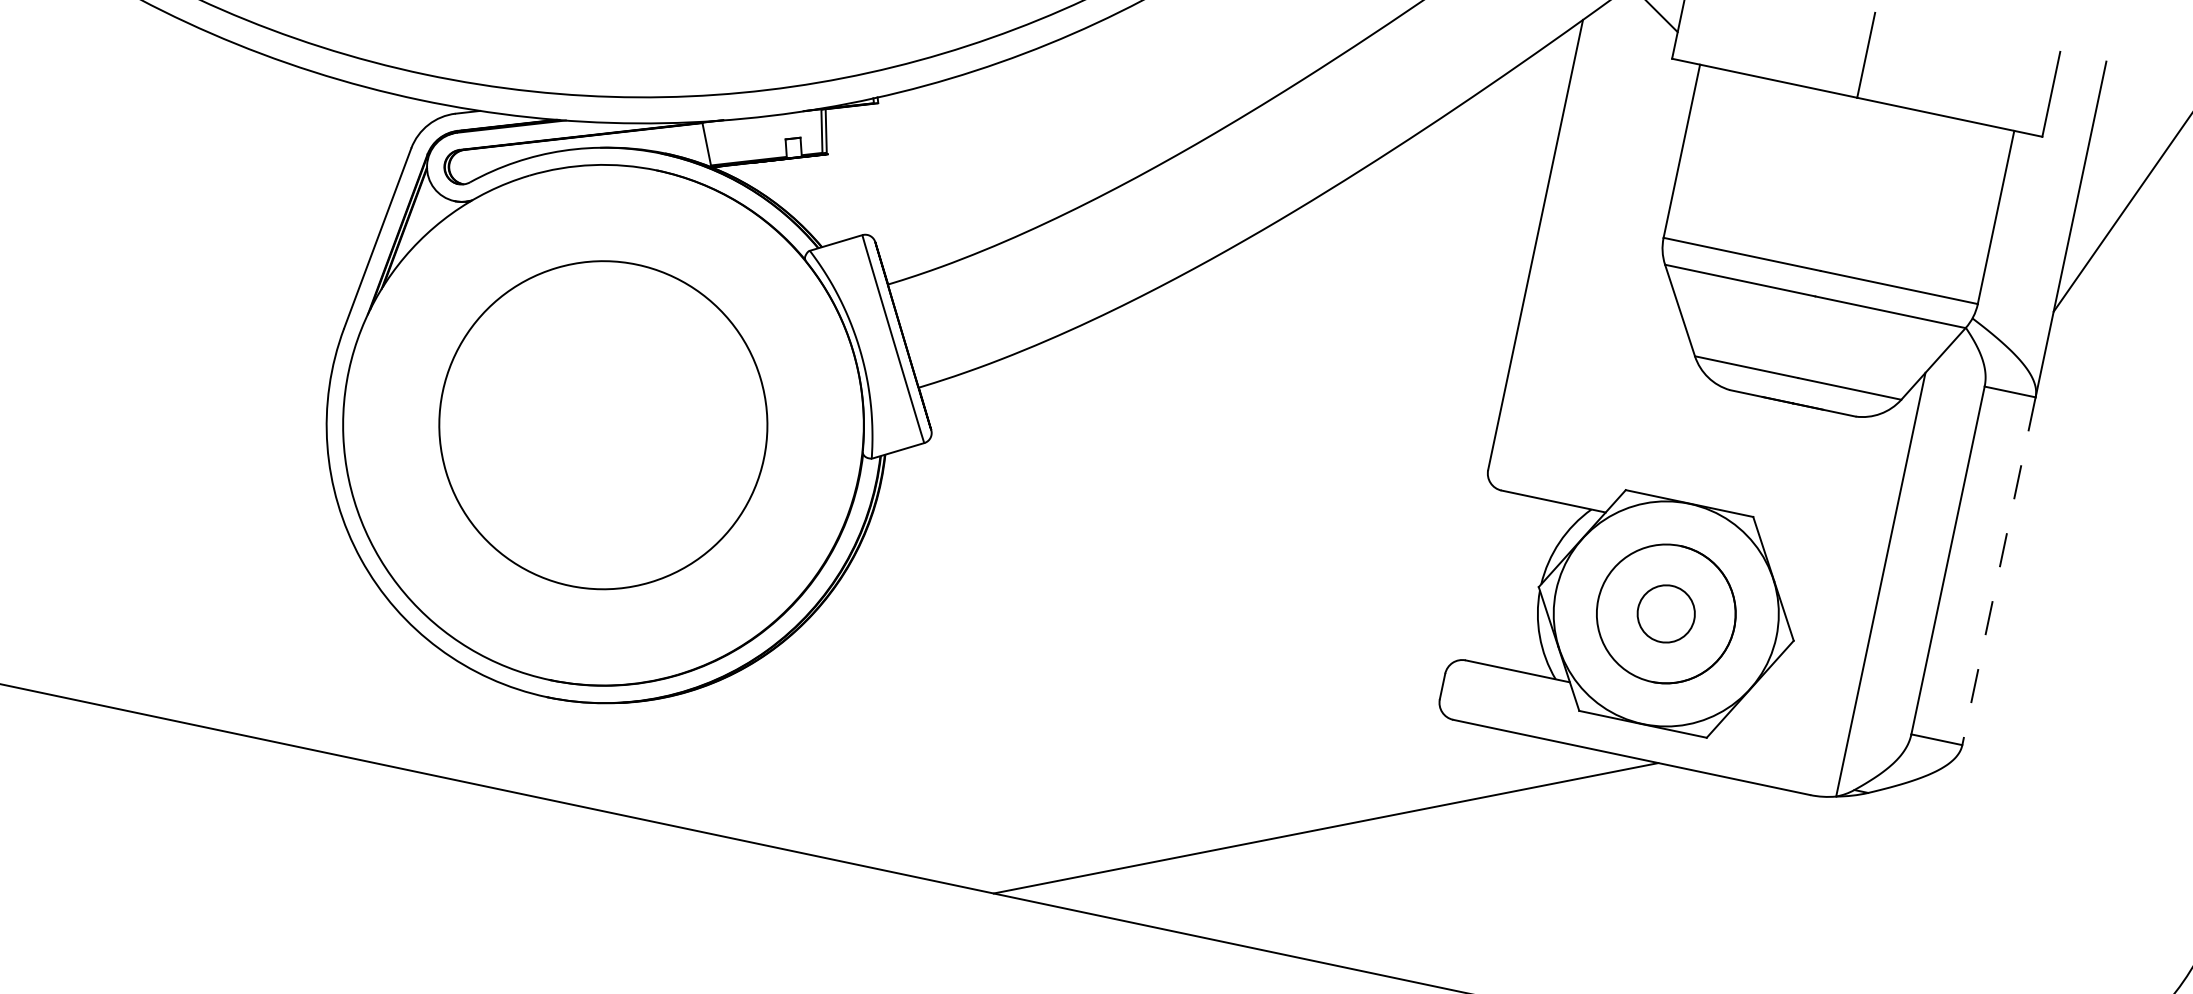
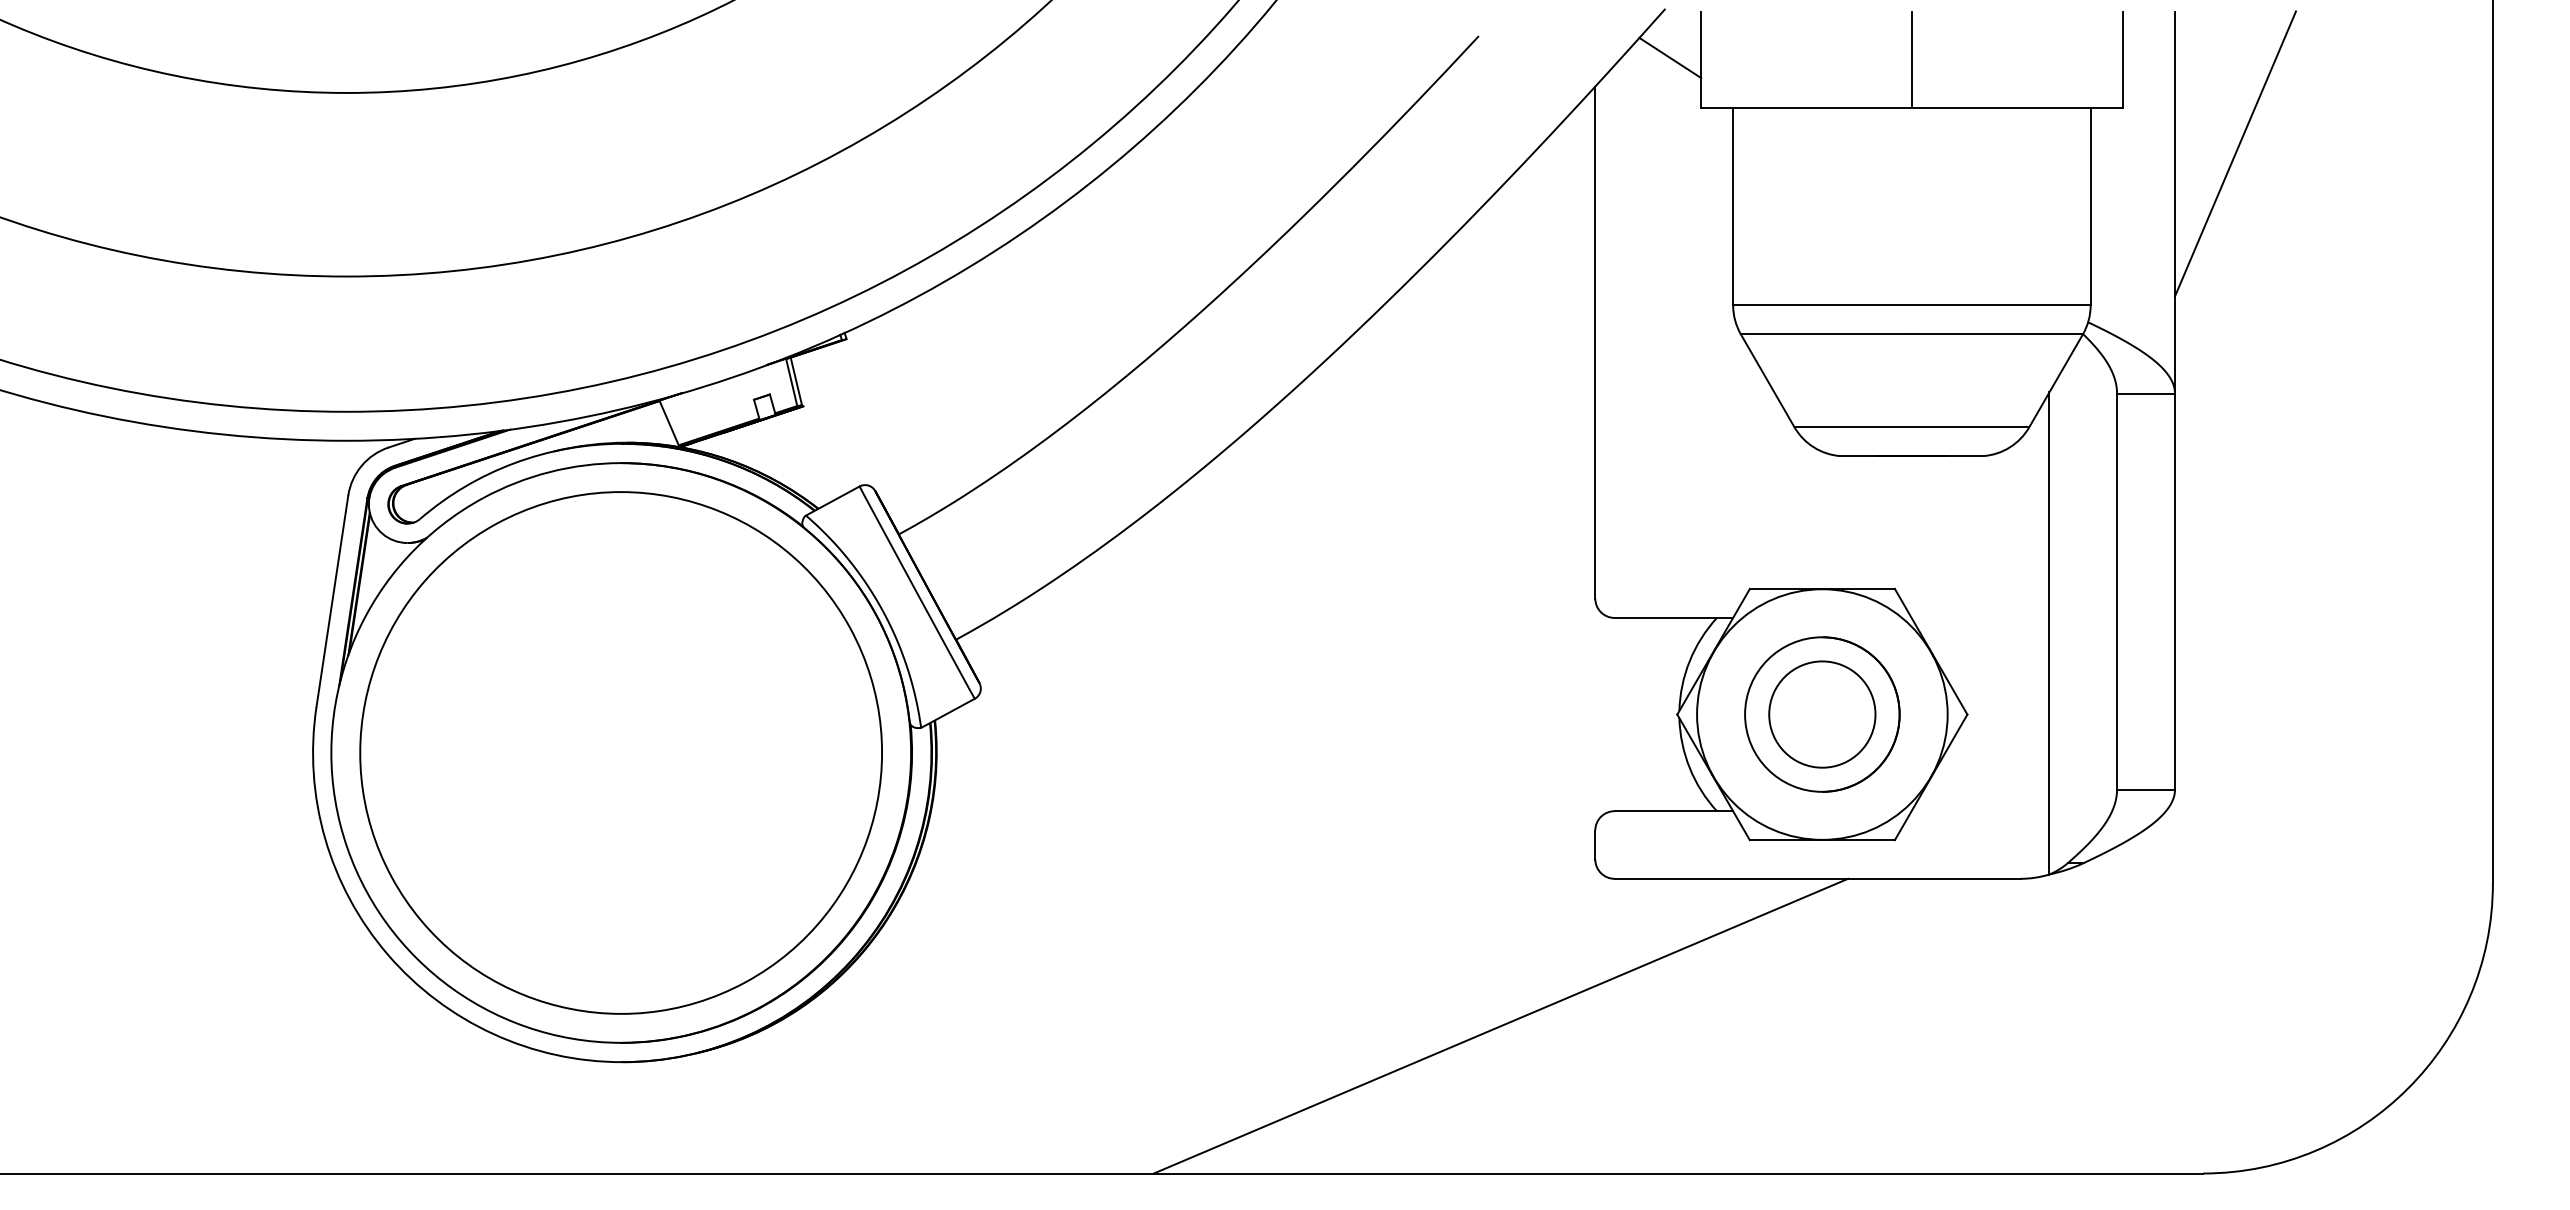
part: (602, 424) -> (620, 752), size x1.43
line: (1999, 571) -> (2175, 591), dashed -> solid
circle: (1666, 613) -> (1822, 714), size x1.67

